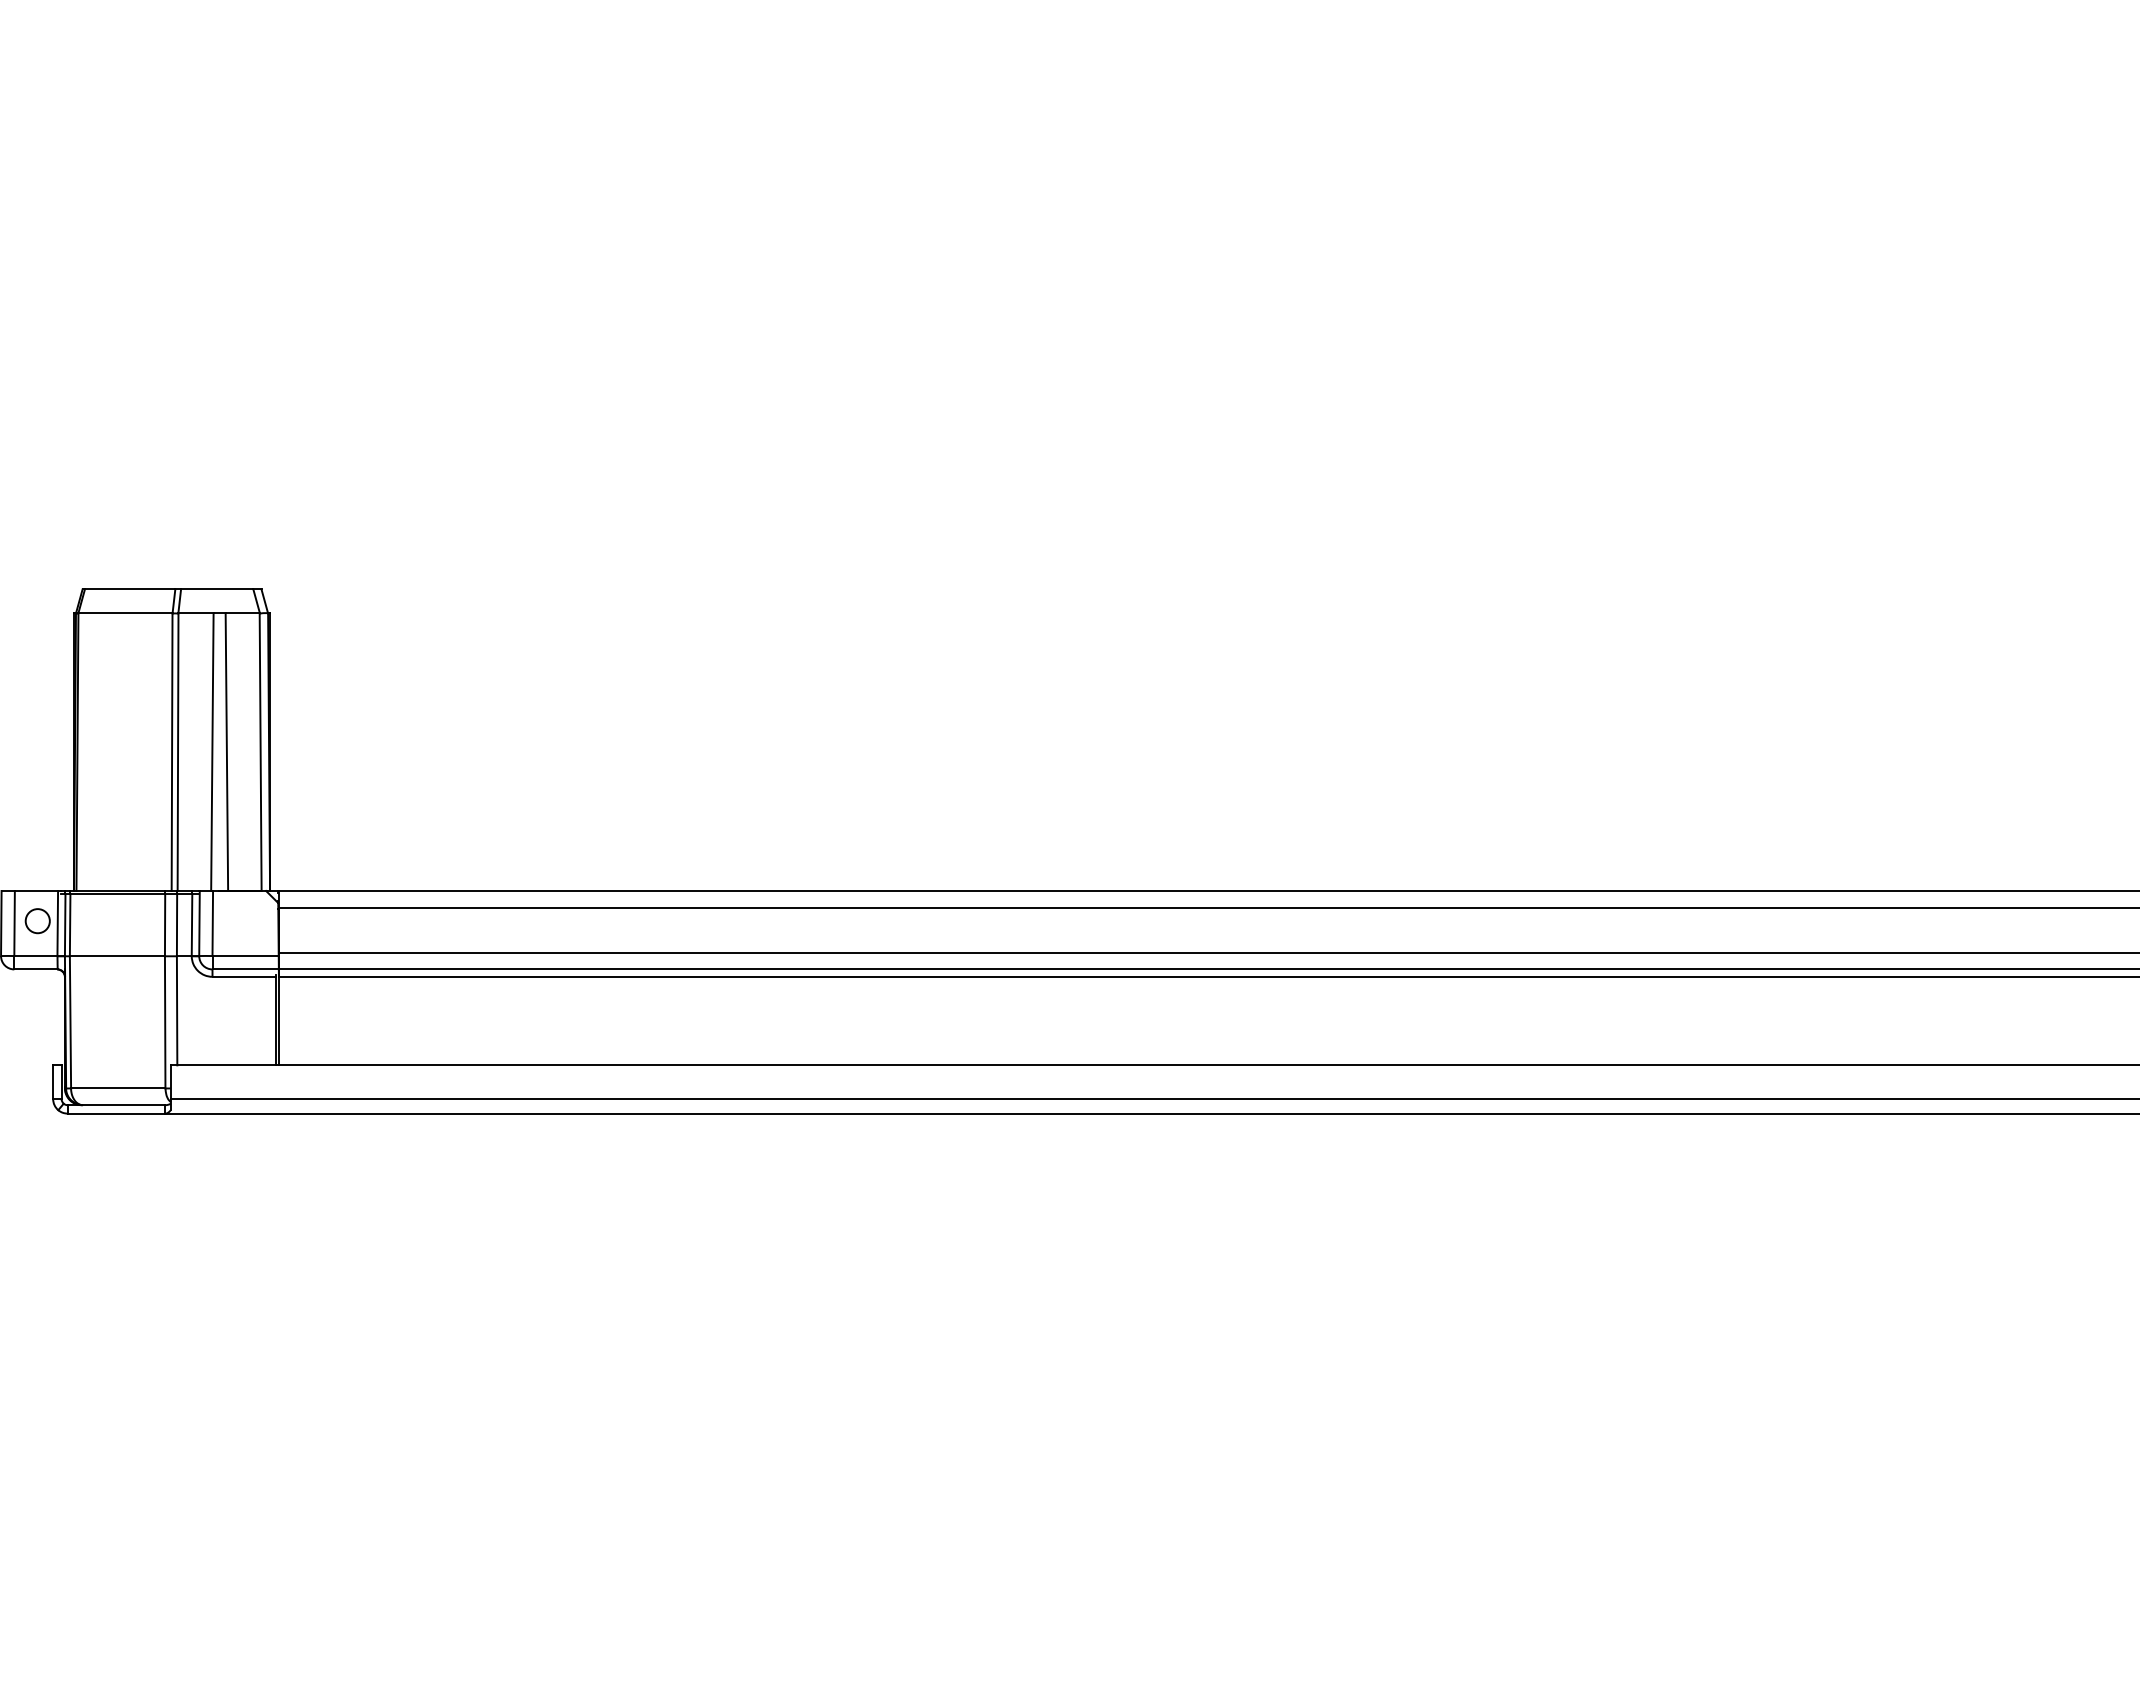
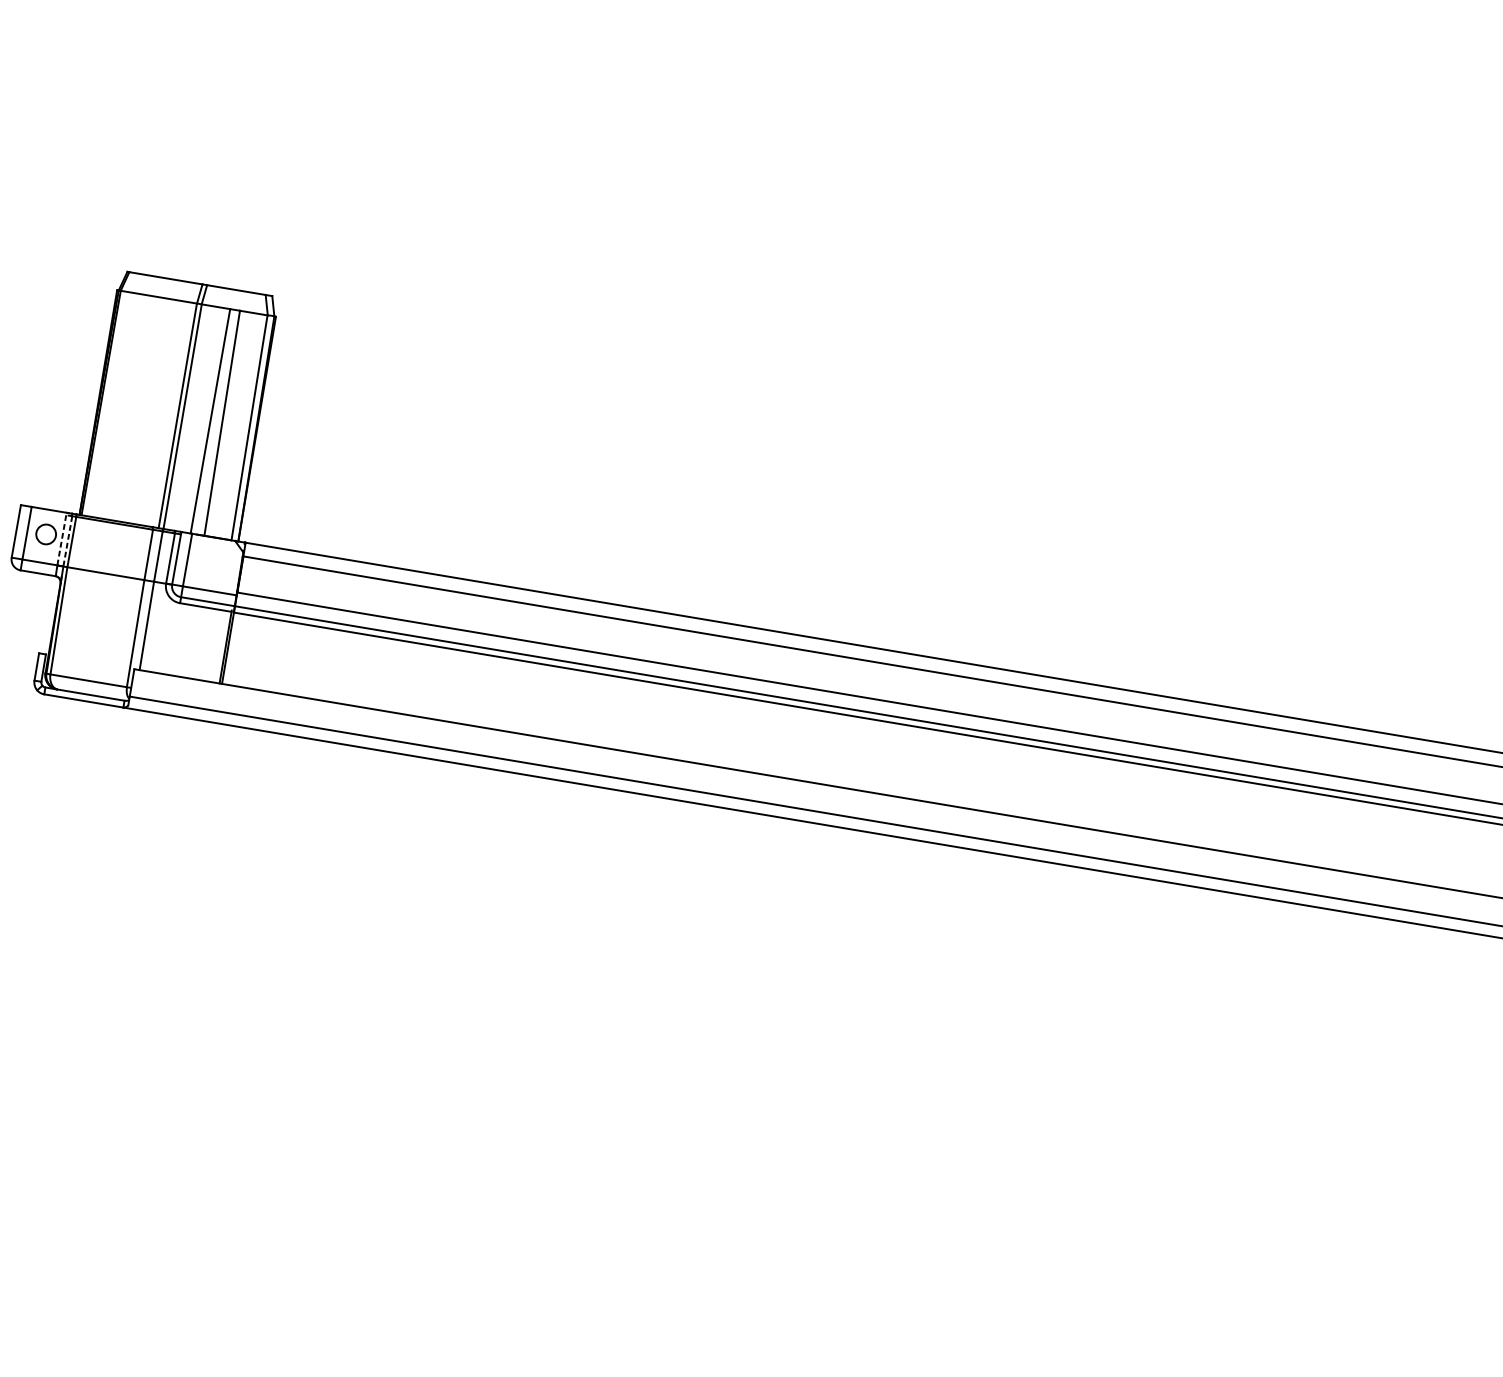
line: (57, 923) -> (61, 539), solid -> dashed
line: (65, 925) -> (68, 541), solid -> dashed

